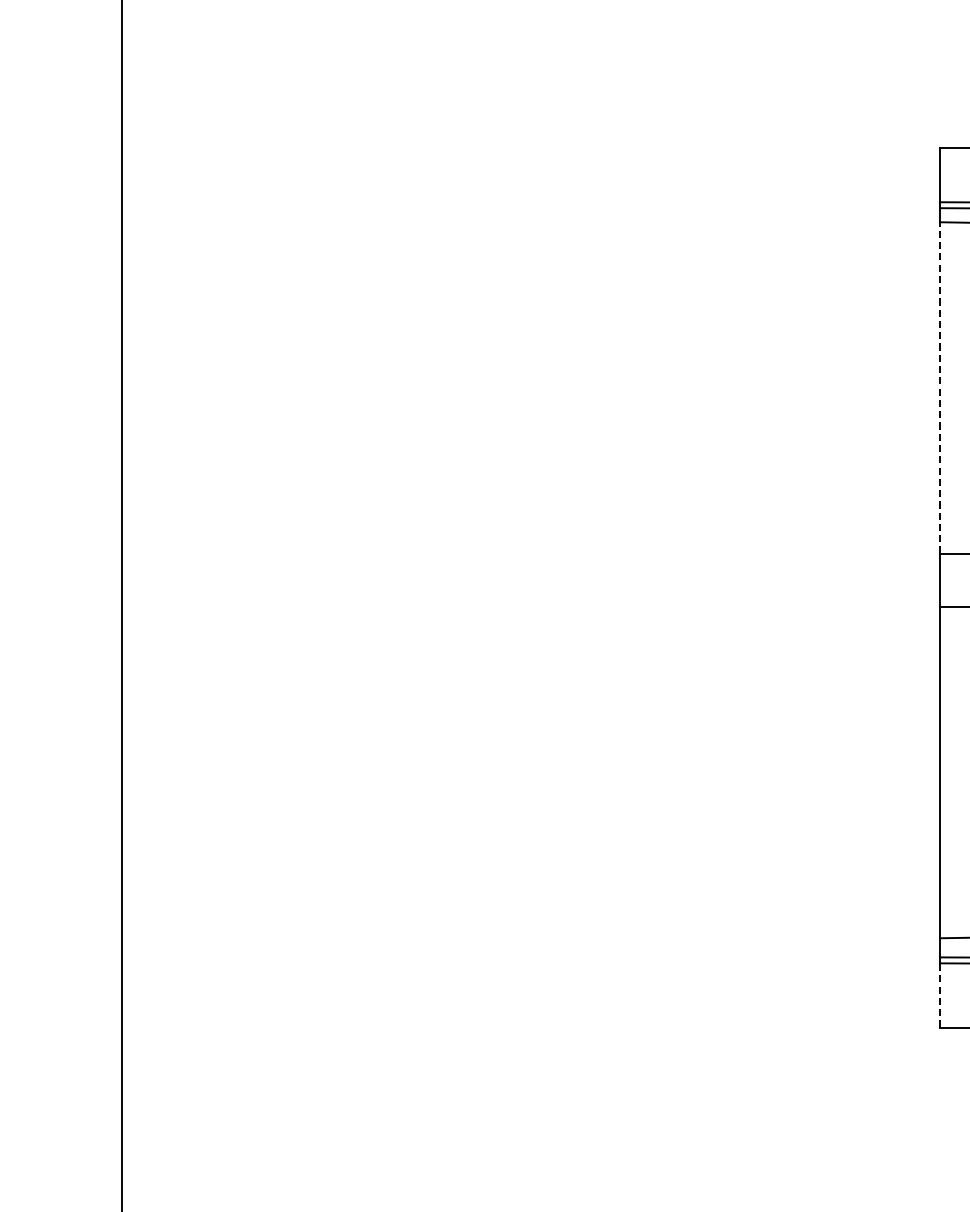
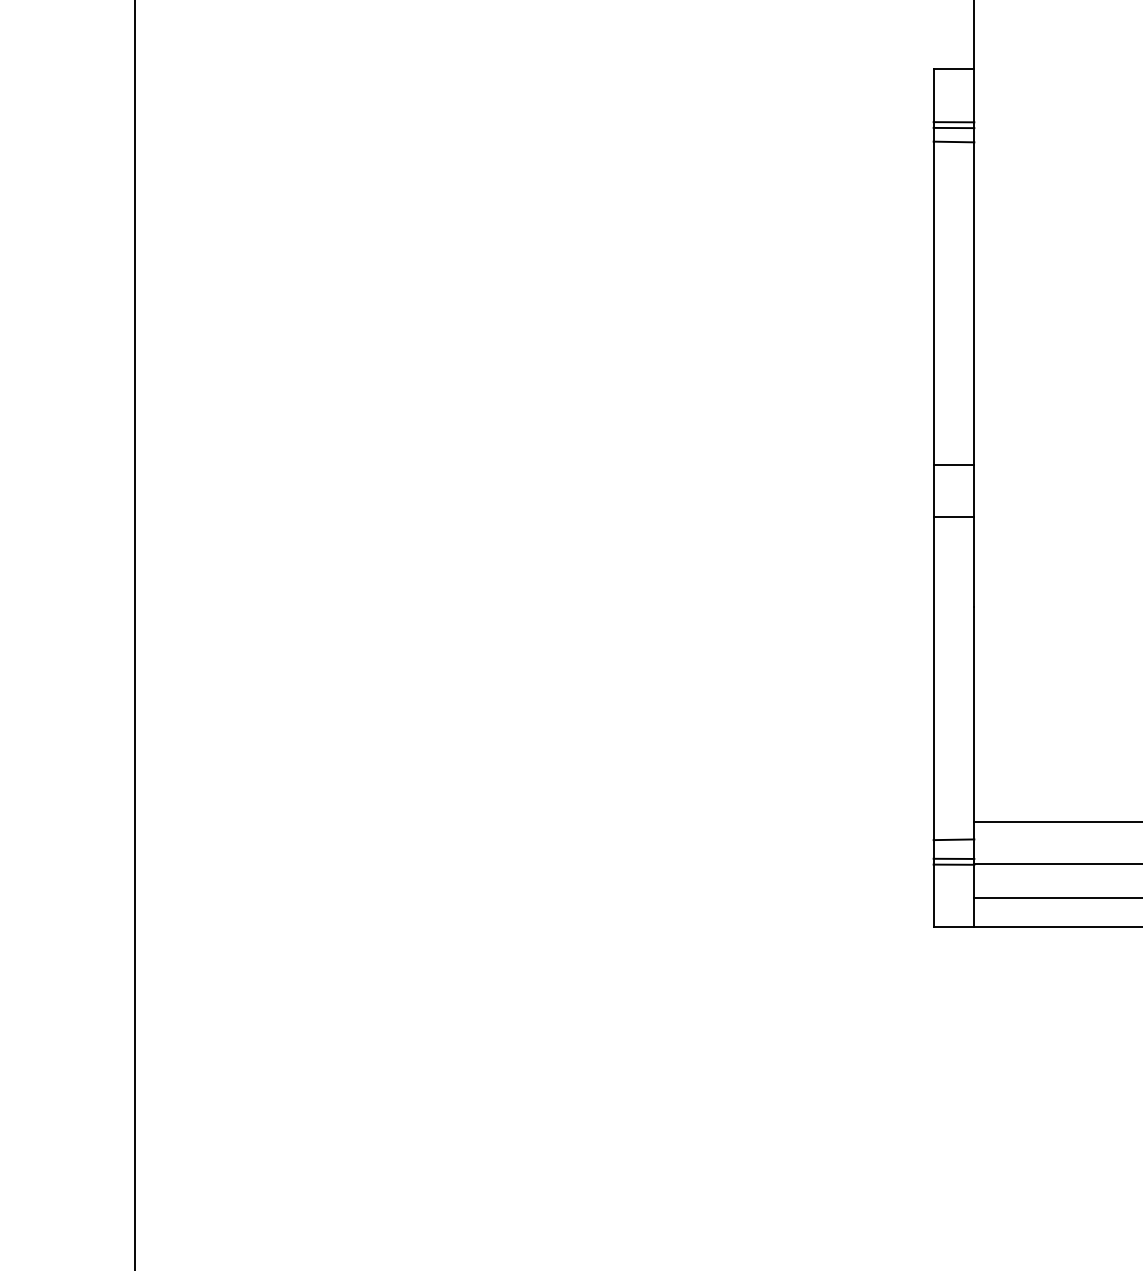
line: (940, 388) -> (933, 303), dashed -> solid
line: (940, 995) -> (933, 895), dashed -> solid

